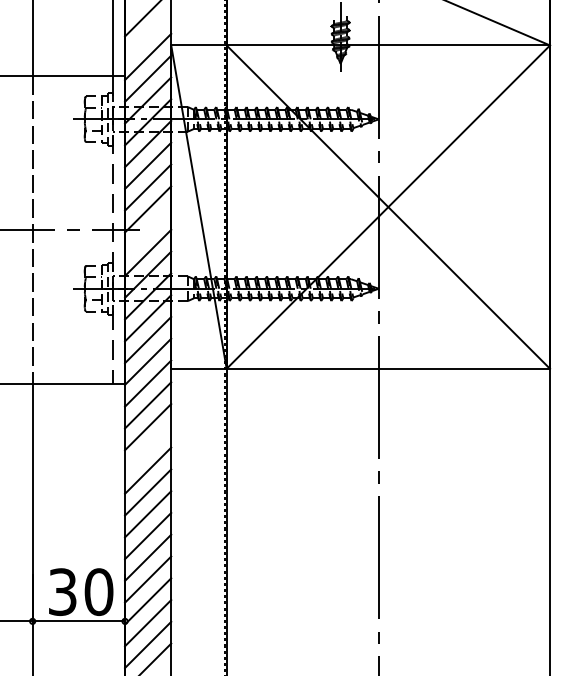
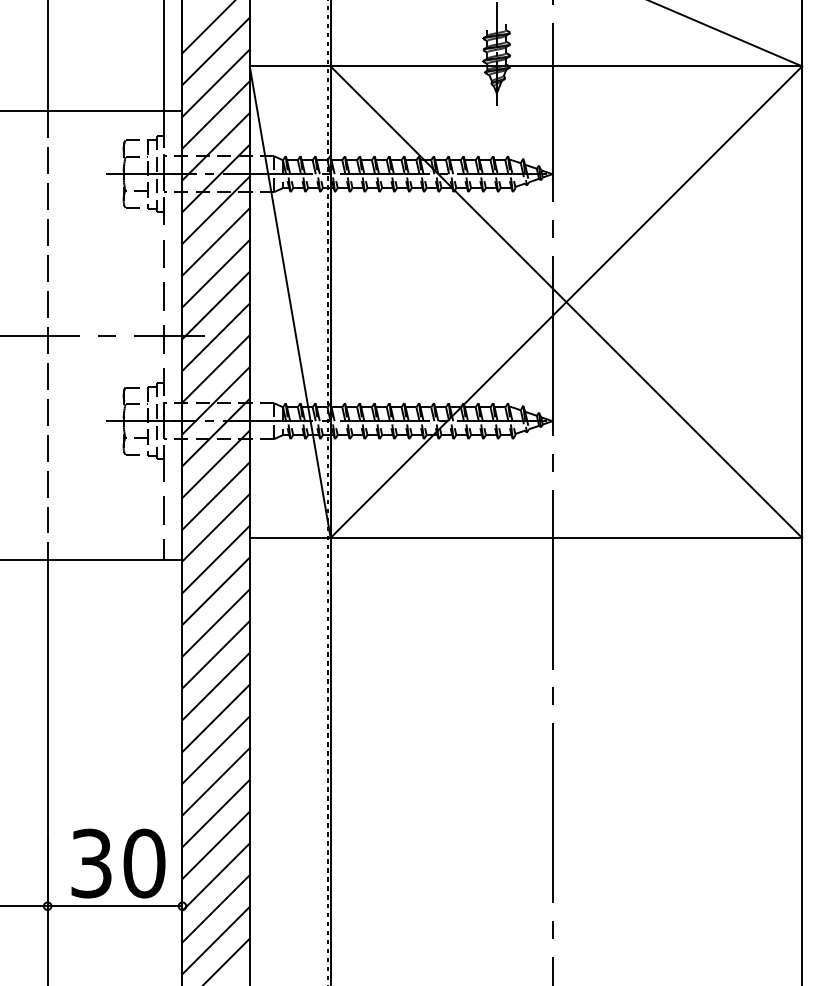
line: (148, 35) -> (216, 51), added
line: (148, 231) -> (216, 337), added
line: (148, 448) -> (216, 654), added

